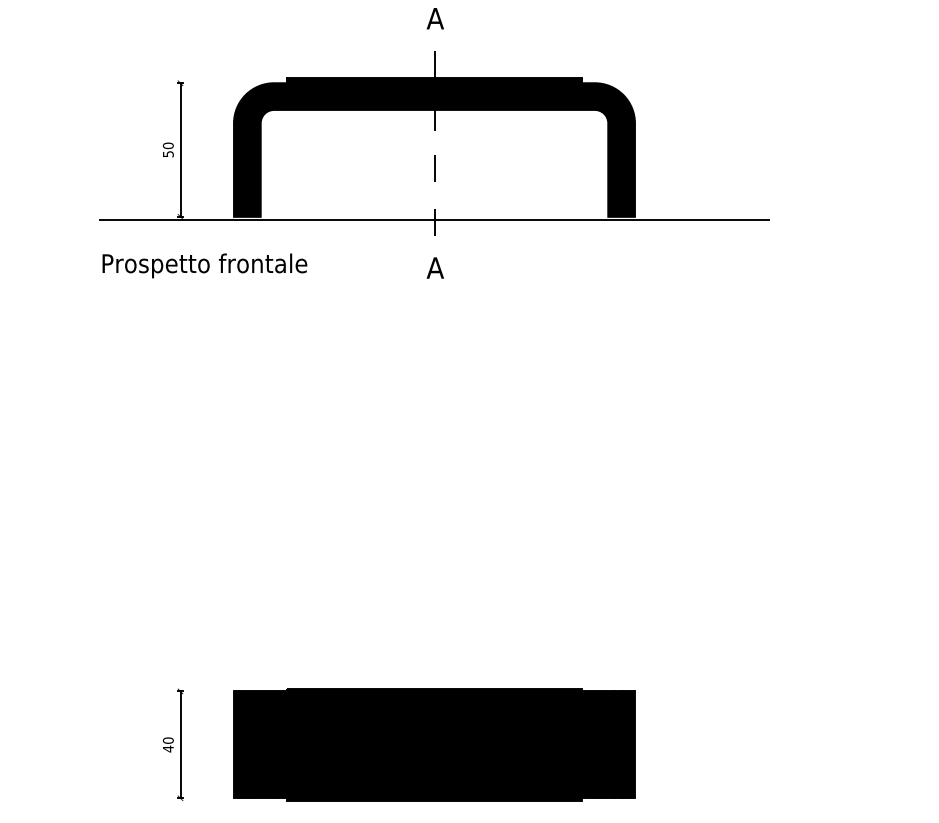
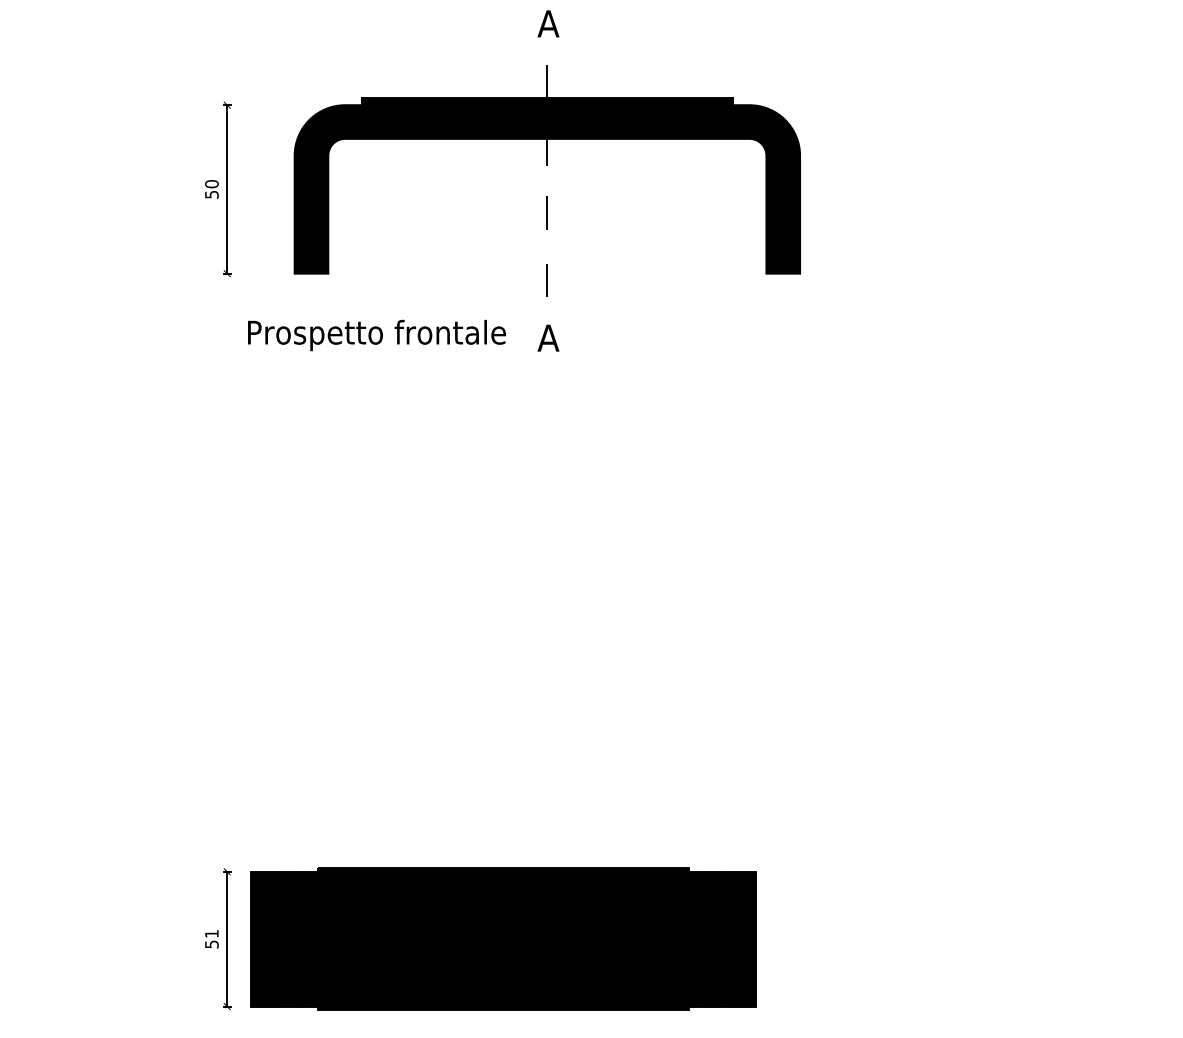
line: (434, 219) -> (547, 277), removed
text: (204, 265) -> (376, 335), moved
text: (168, 744) -> (211, 938), 40 -> 51
part: (434, 744) -> (503, 938), moved

